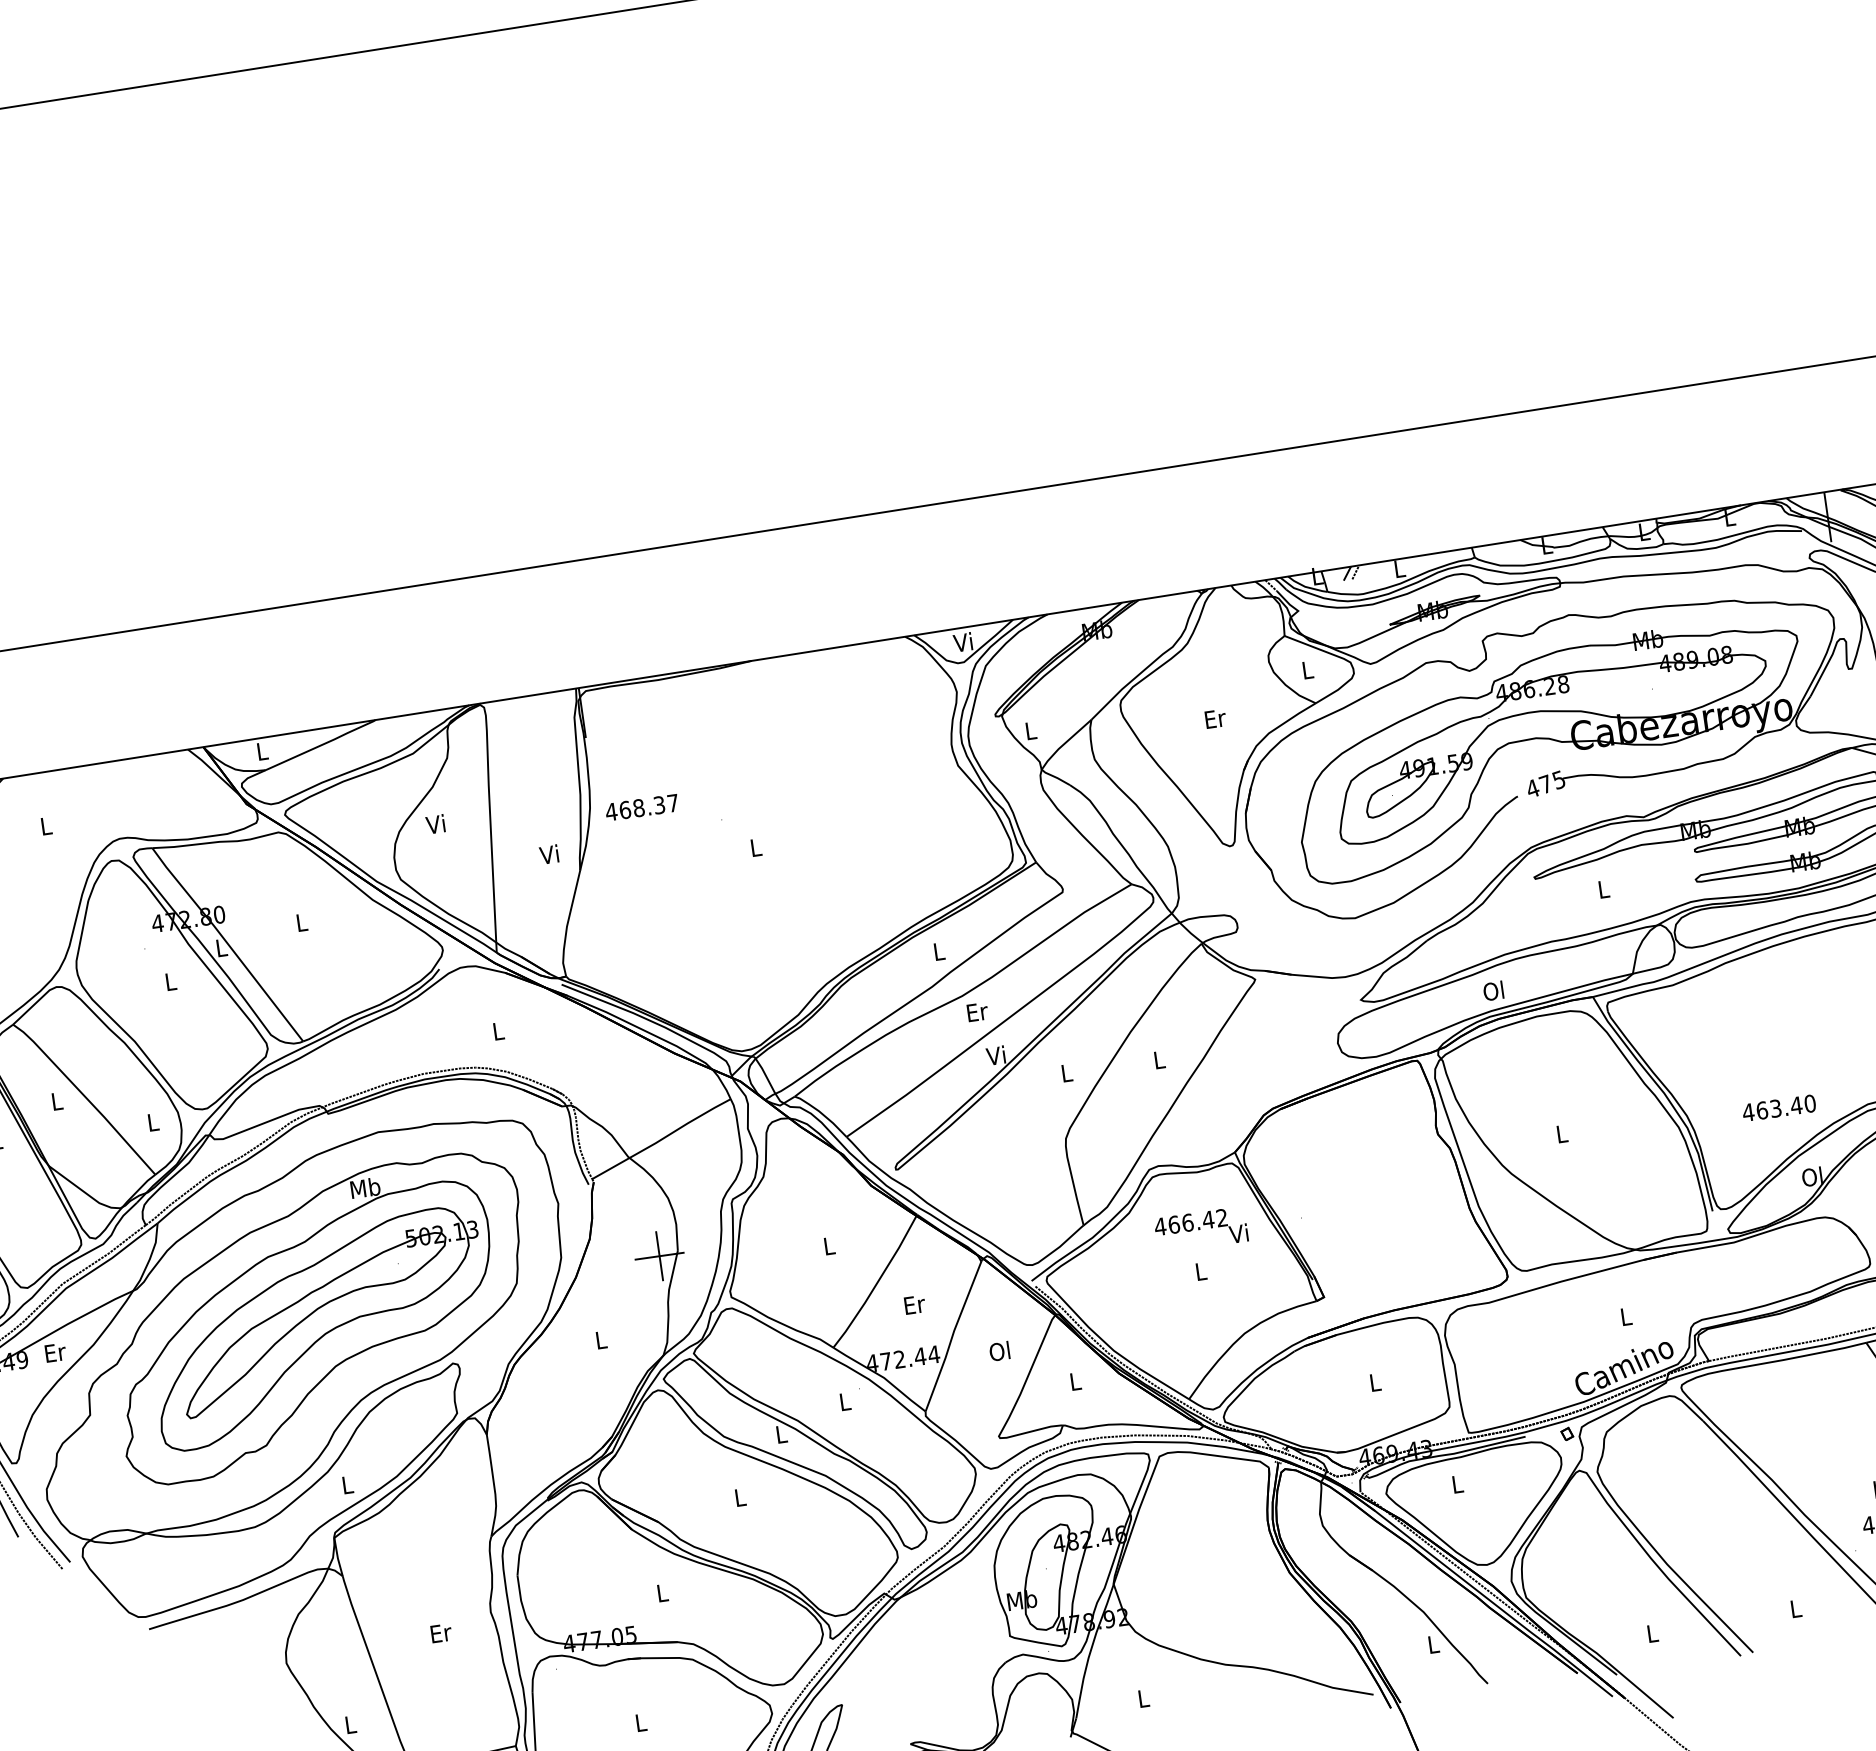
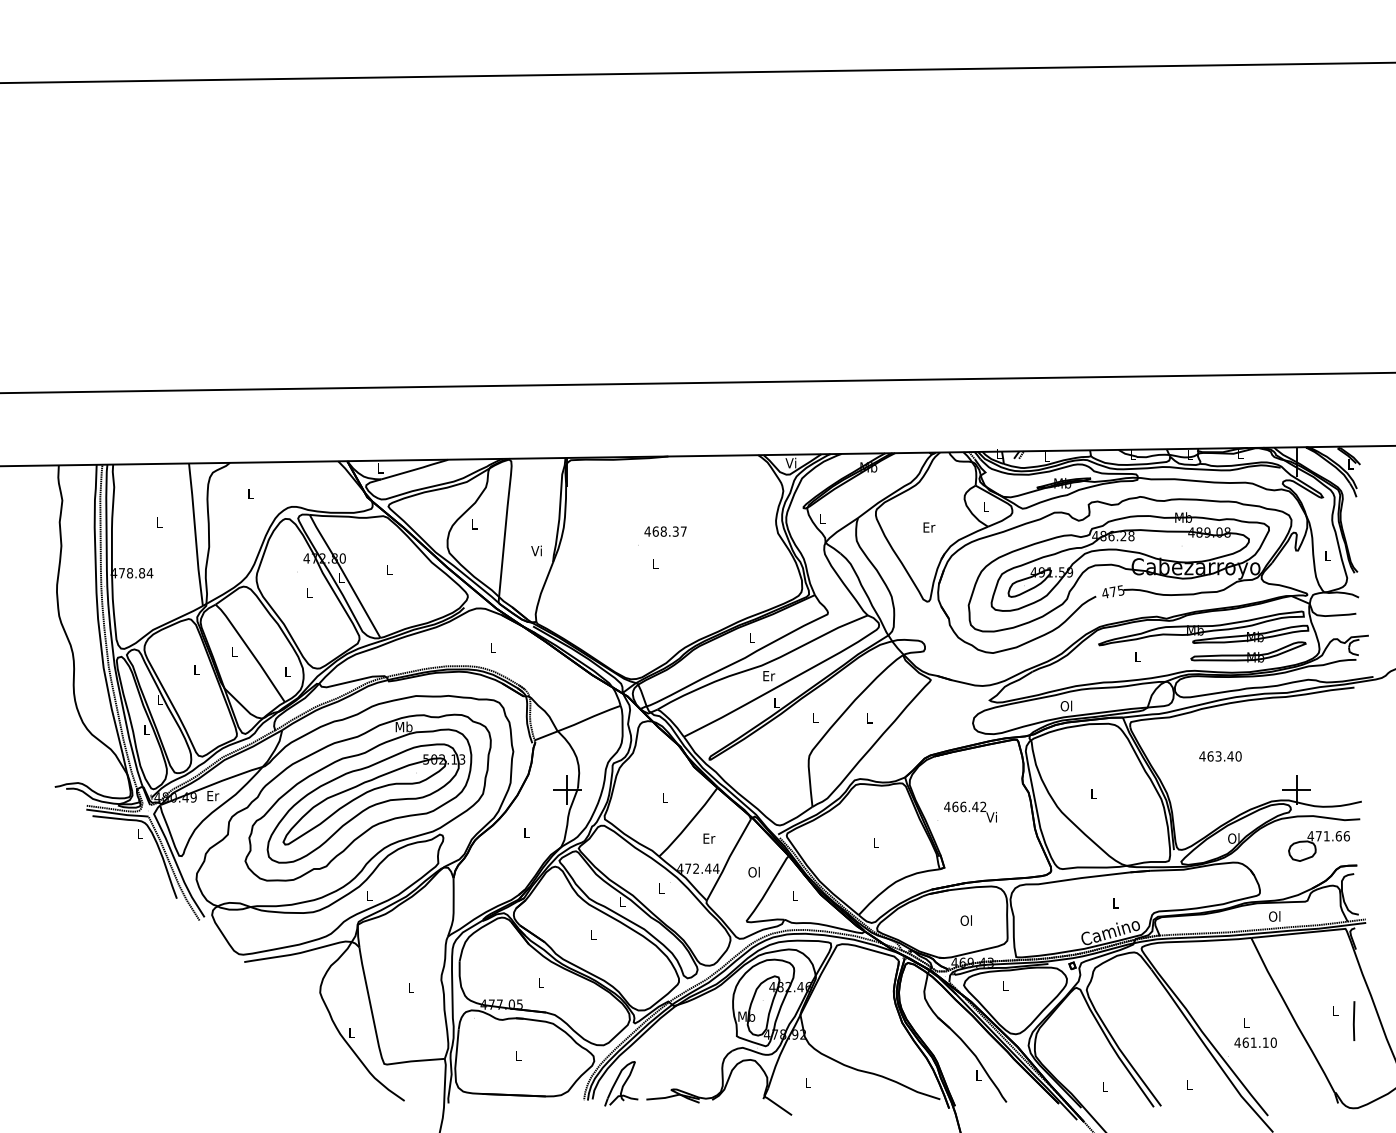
text: (641, 807) -> (665, 531), moved
text: (434, 824) -> (473, 524), Vi -> L
text: (994, 1055) -> (775, 702), Vi -> L
text: (1779, 1108) -> (1220, 756), moved
text: (1201, 1228) -> (970, 811), moved
text: (1373, 1382) -> (965, 920), L -> Ol
text: (441, 1633) -> (411, 988), Er -> L

